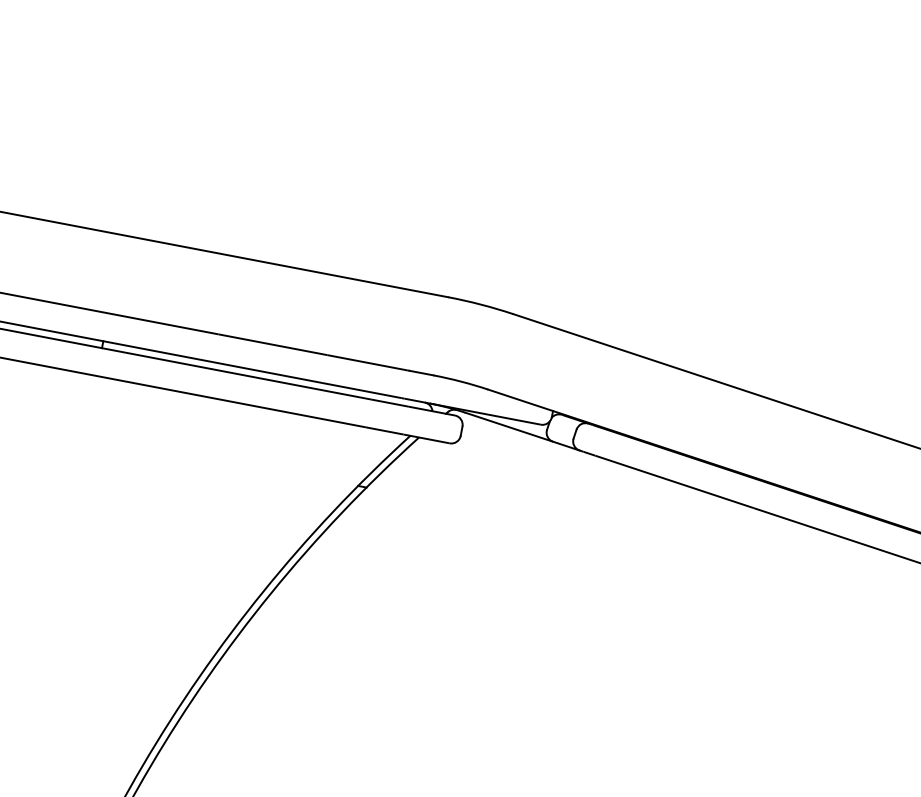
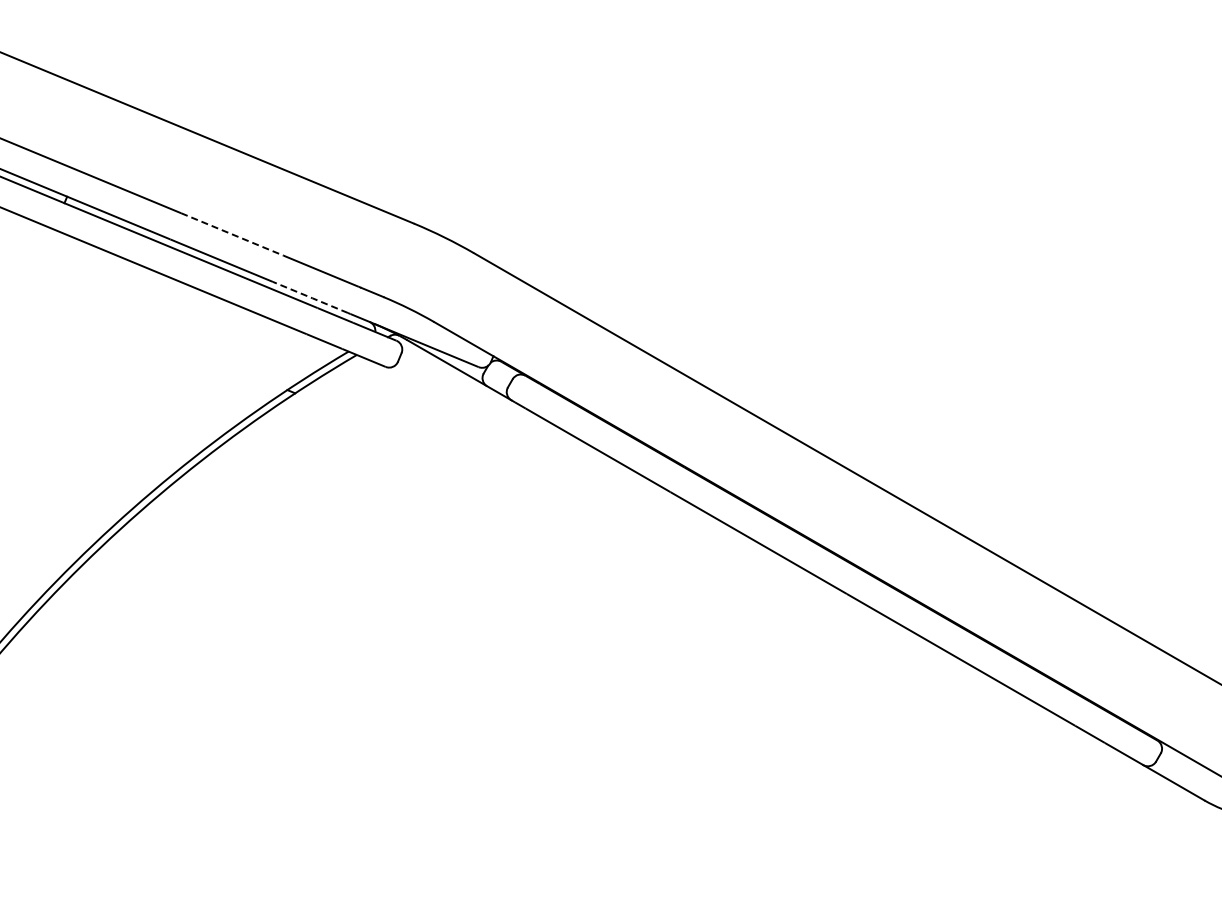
line: (272, 344) -> (232, 234), solid -> dashed
line: (362, 390) -> (310, 297), solid -> dashed

